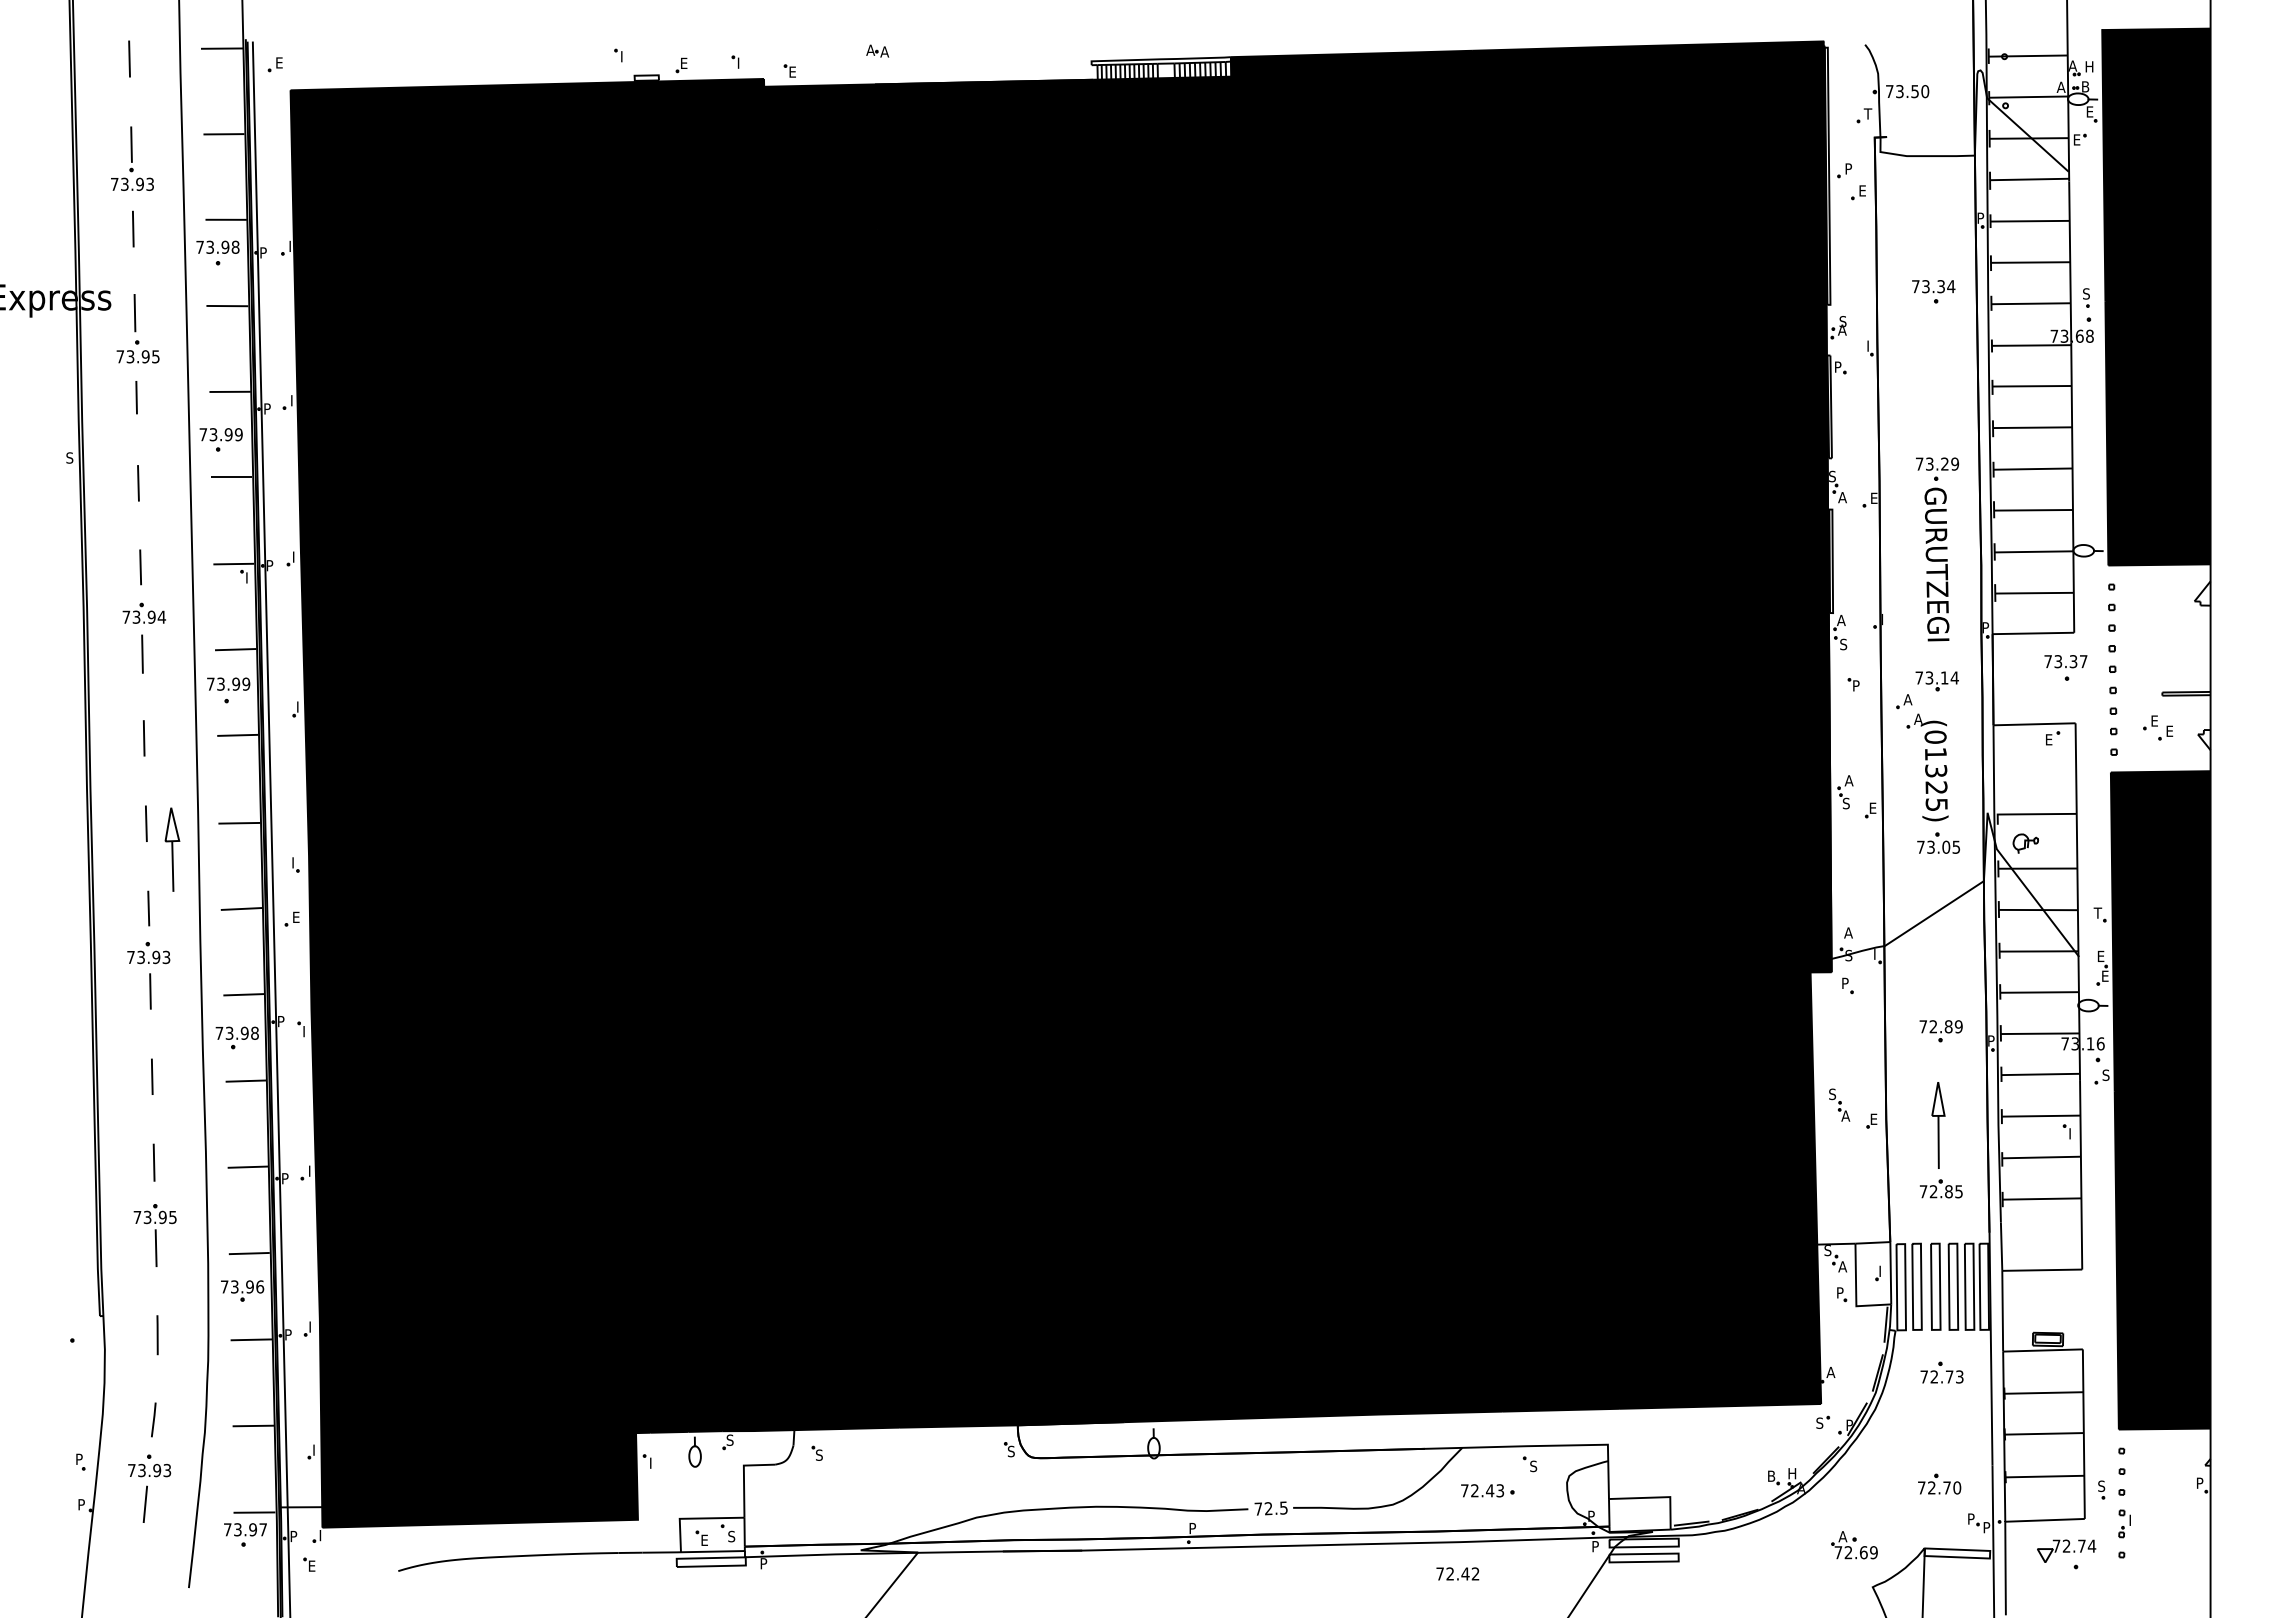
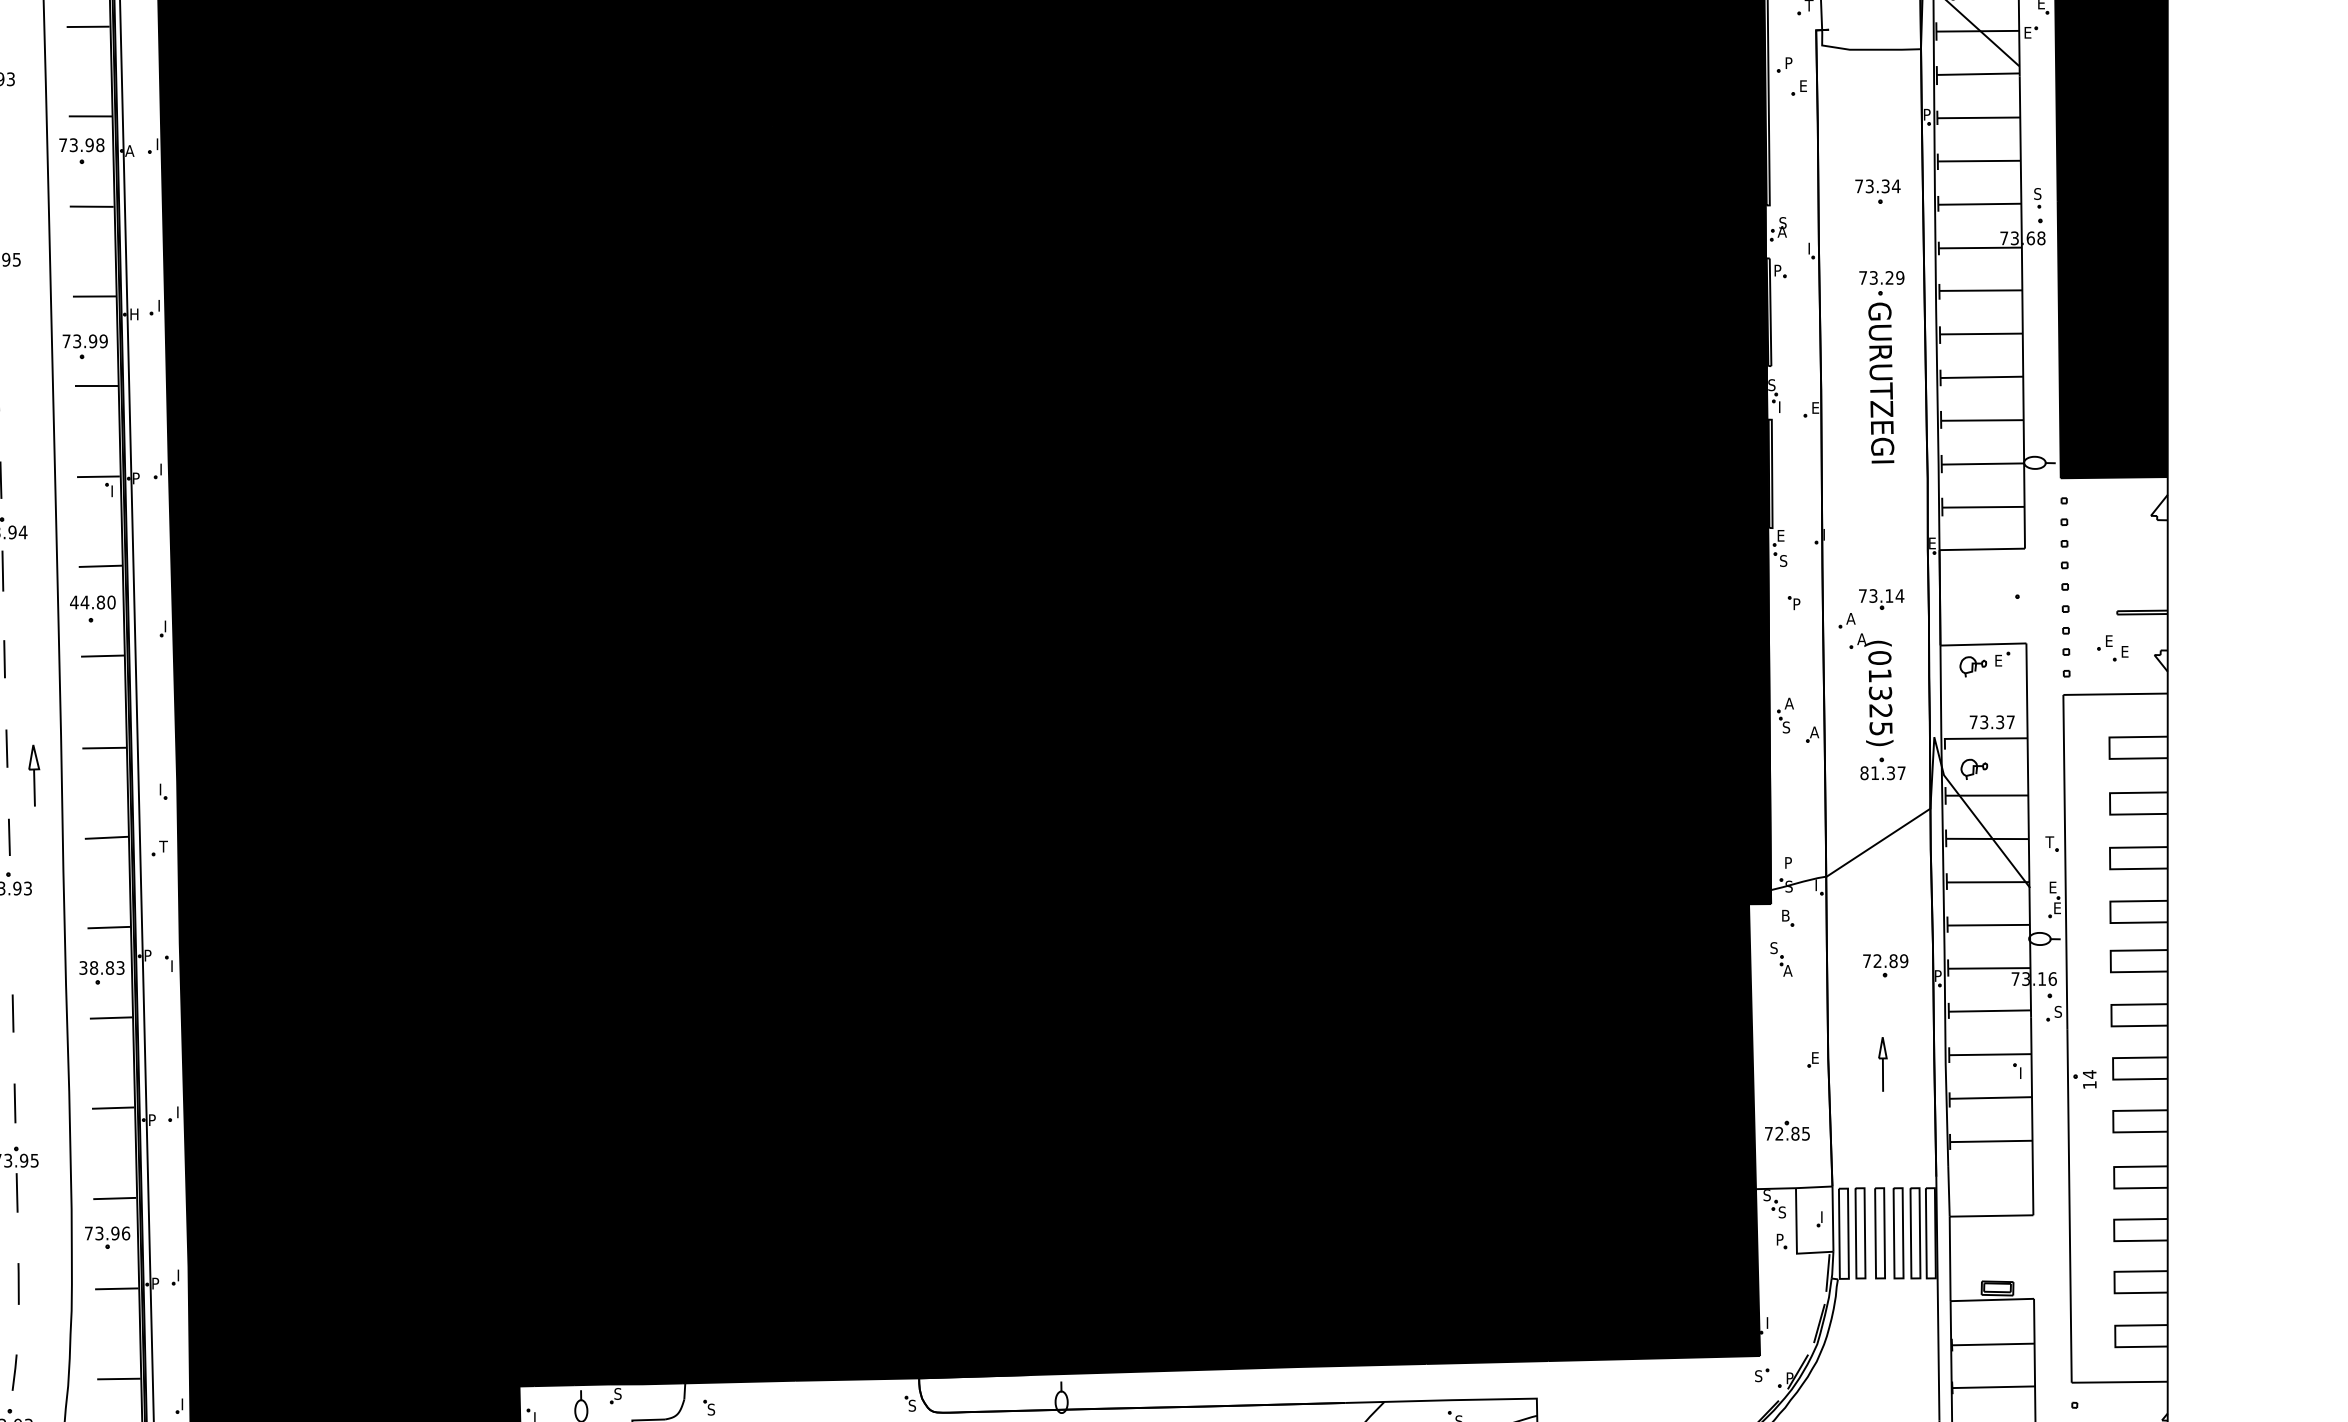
text: (263, 252) -> (129, 150), P -> A
text: (268, 408) -> (134, 313), P -> H
text: (1842, 497) -> (1782, 407), A -> I
part: (1937, 549) -> (1881, 367), moved
text: (1841, 619) -> (1781, 534), A -> E
text: (1986, 627) -> (1933, 543), P -> E
text: (2065, 661) -> (1991, 722), moved
text: (228, 683) -> (92, 601), 73.99 -> 44.80
part: (2024, 745) -> (1972, 666), added
text: (1872, 807) -> (1813, 731), E -> A
text: (1938, 846) -> (1882, 772), 73.05 -> 81.37
part: (172, 849) -> (34, 775), size x0.7
text: (295, 916) -> (163, 845), E -> T
text: (1848, 932) -> (1788, 862), A -> P
text: (1846, 983) -> (1786, 915), P -> B
line: (150, 991) -> (11, 924), removed
text: (236, 1032) -> (101, 967), 73.98 -> 38.83
fill: (2160, 1100) -> (2115, 1038), removed
part: (1839, 1104) -> (1781, 958), moved
part: (1938, 1125) -> (1882, 1064), size x0.6
part: (1941, 1188) -> (1787, 1130), moved
text: (1842, 1266) -> (1782, 1212), A -> S
text: (1830, 1371) -> (1769, 1321), A -> I
part: (1941, 1372) -> (1886, 1323), removed

